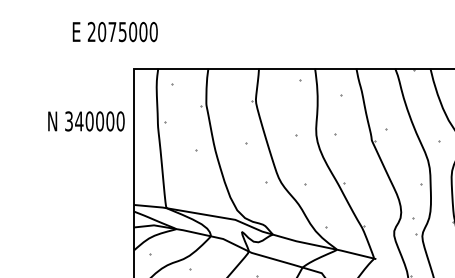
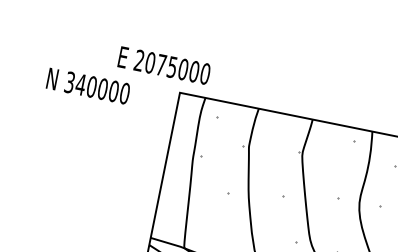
text: (114, 31) -> (163, 65), moved
text: (86, 121) -> (88, 86), moved

